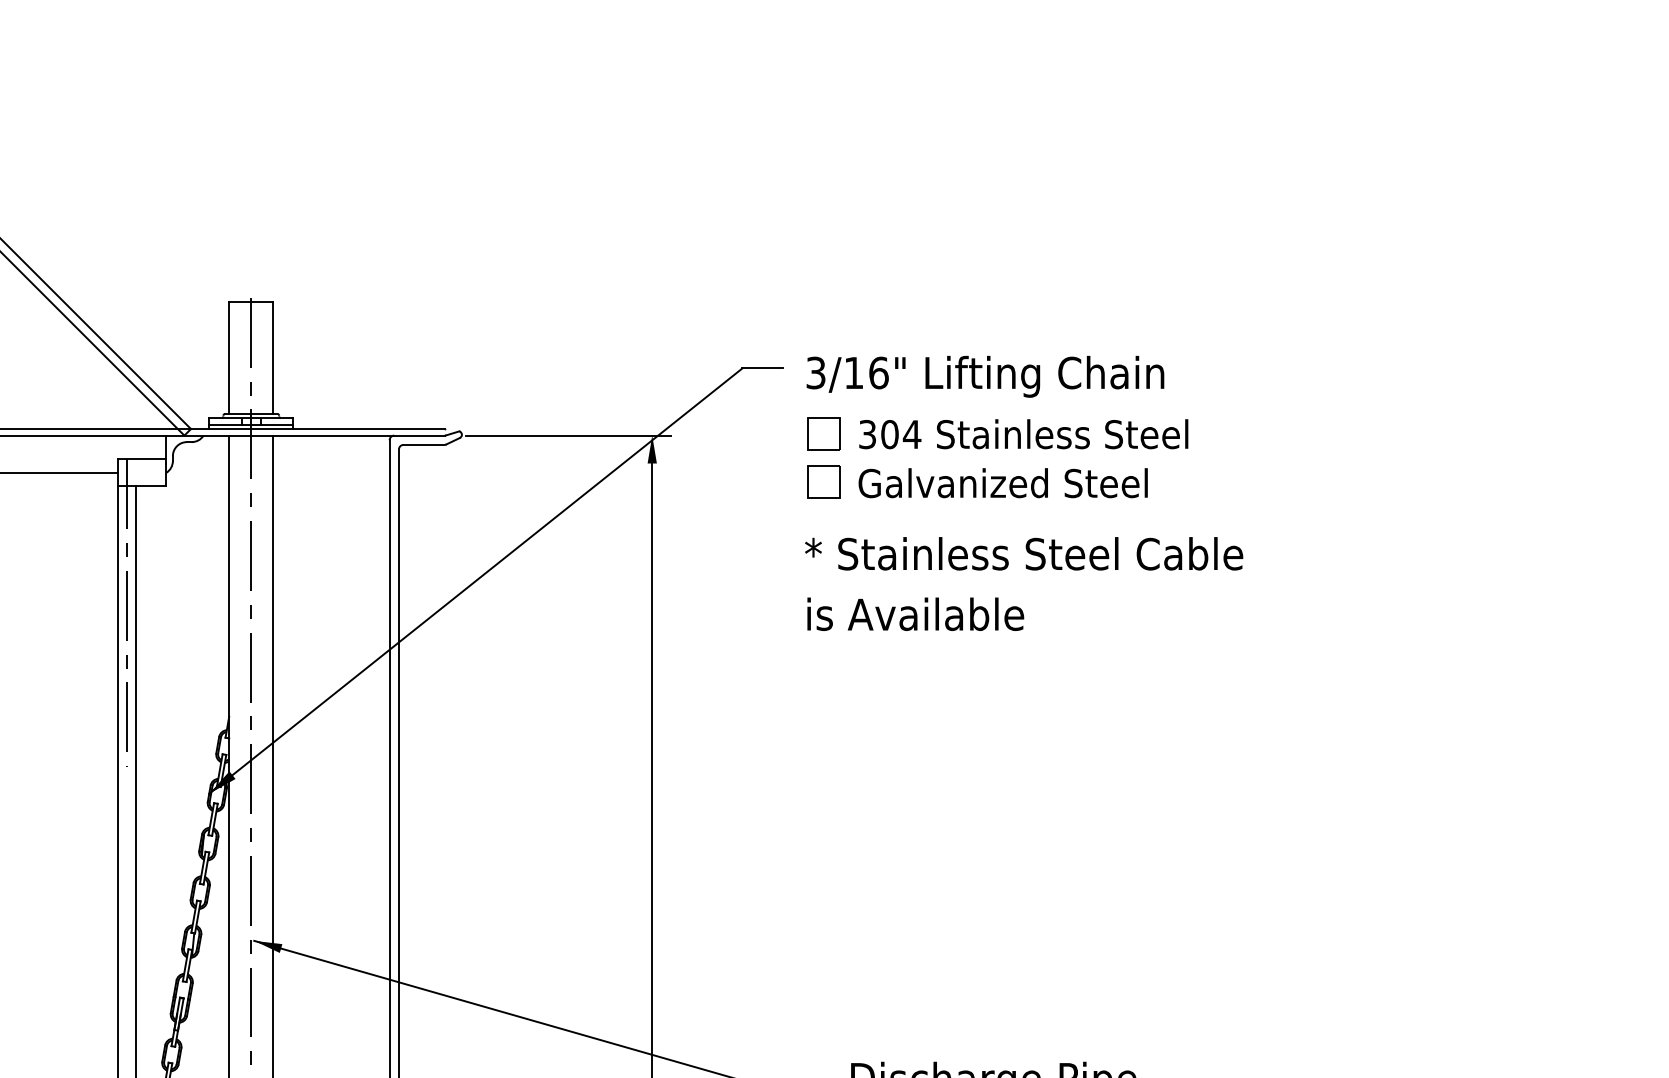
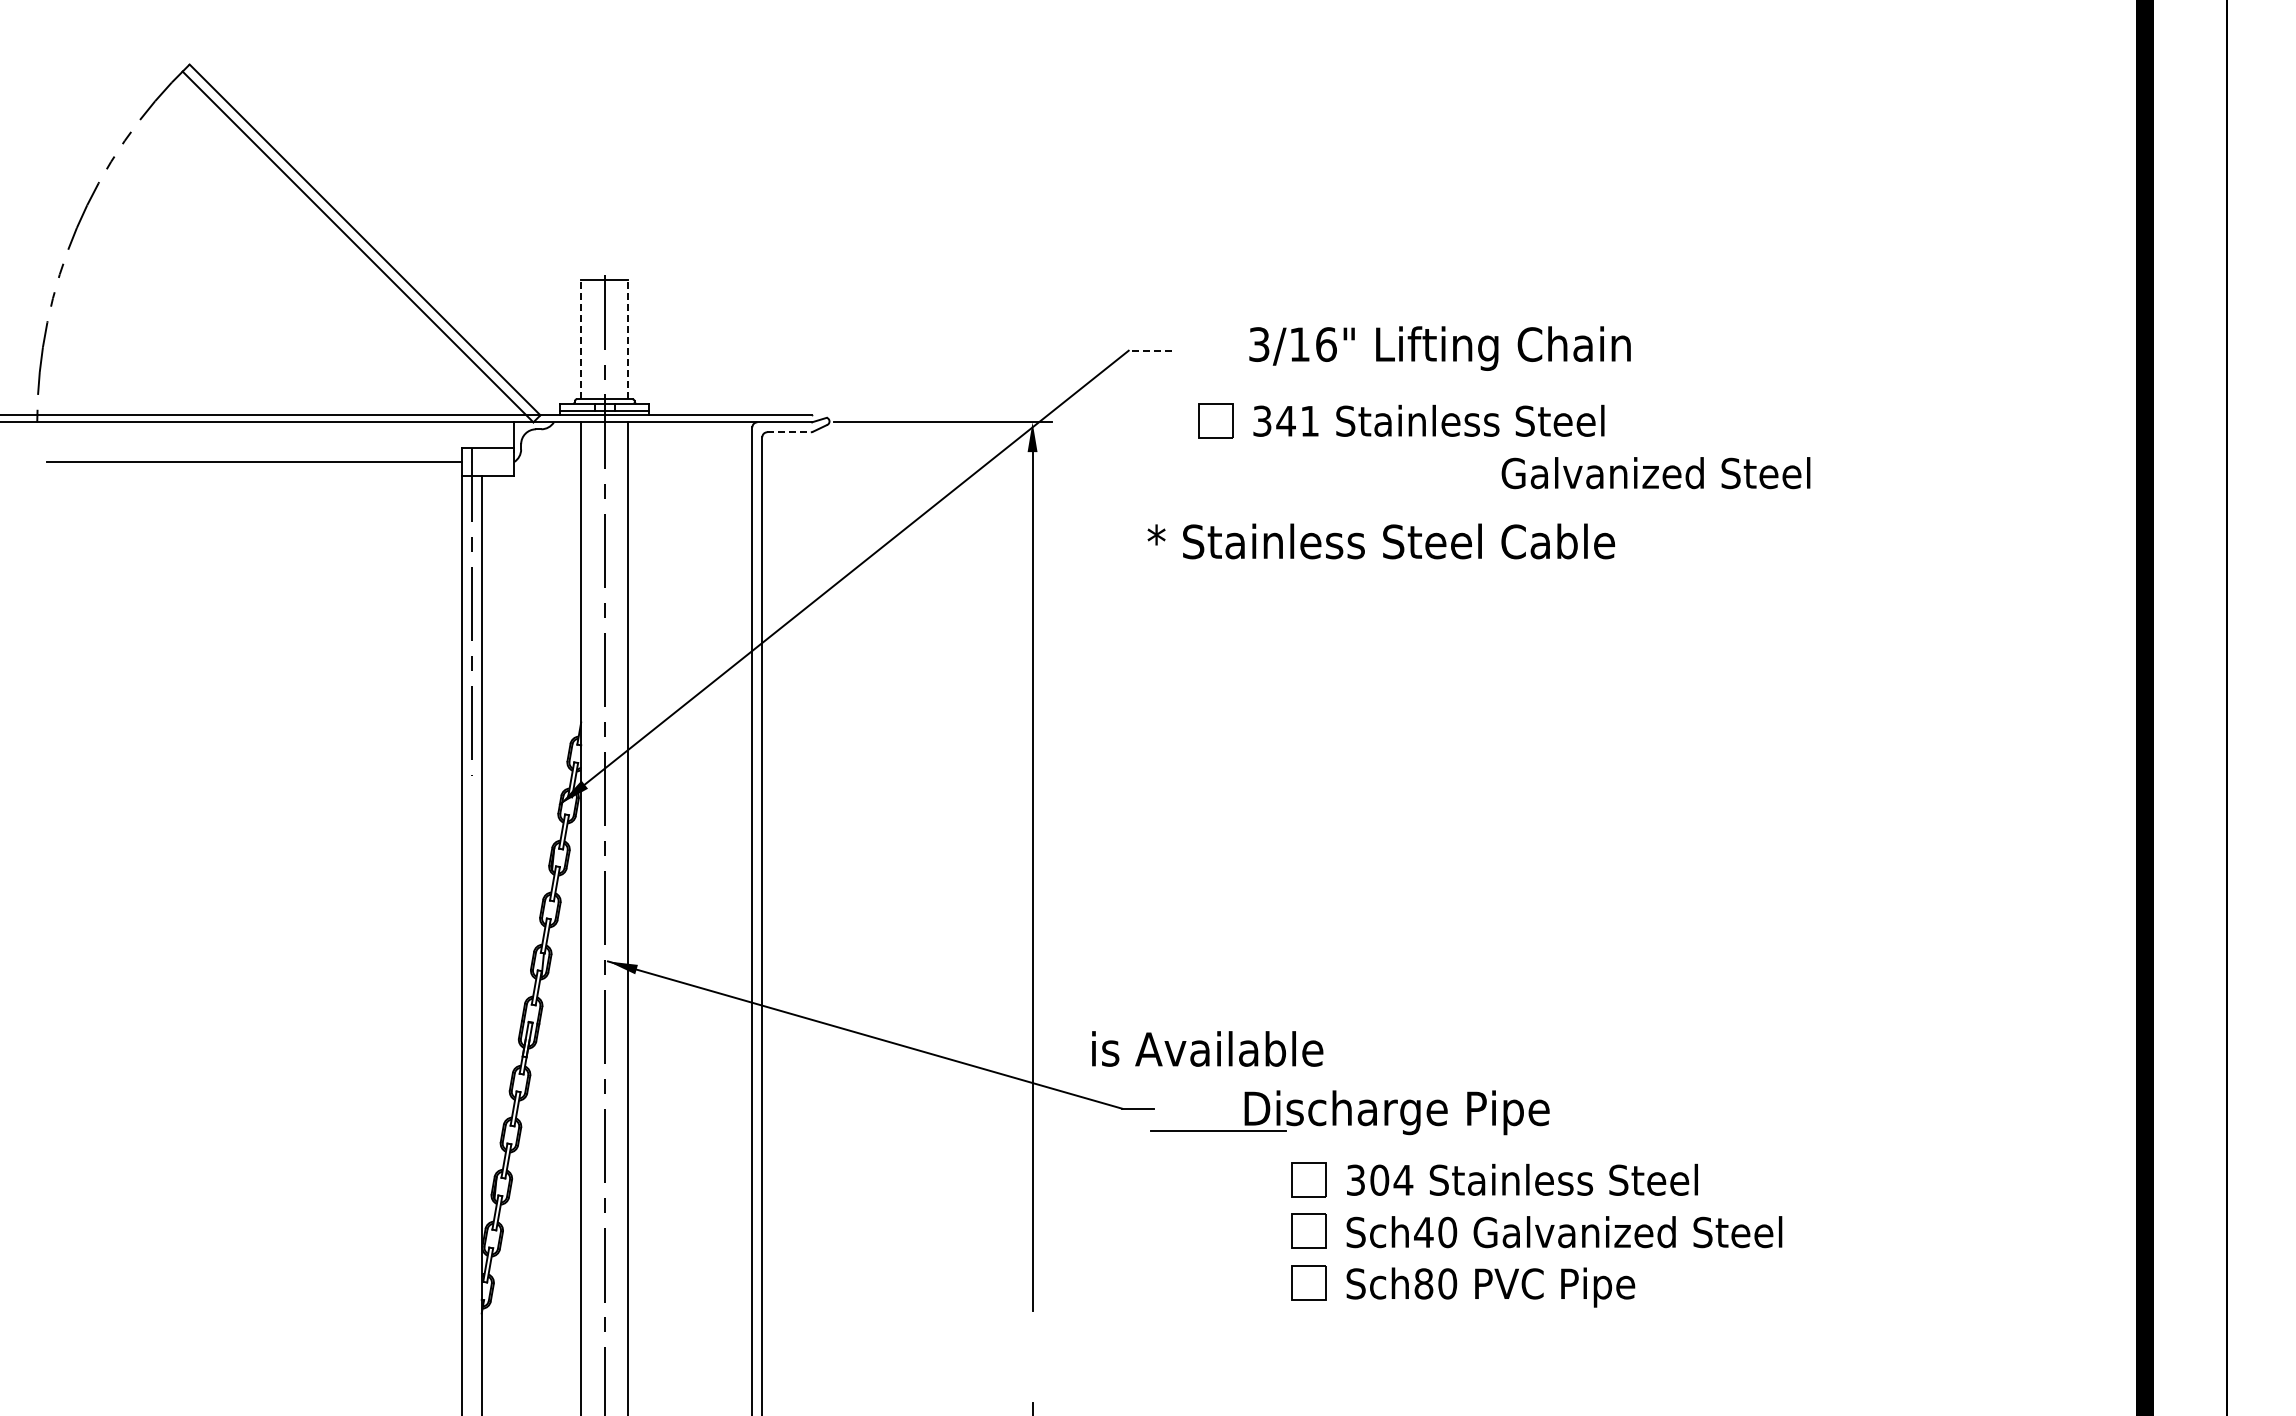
line: (229, 357) -> (581, 339), solid -> dashed
line: (273, 357) -> (628, 339), solid -> dashed
line: (762, 368) -> (1150, 350), solid -> dashed
text: (984, 376) -> (1439, 348), moved
text: (900, 433) -> (1297, 420), 304 -> 341
line: (424, 445) -> (789, 432), solid -> dashed
part: (823, 481) -> (1215, 471), removed
text: (1002, 483) -> (1655, 473), moved
text: (1024, 553) -> (1381, 541), moved
text: (915, 613) -> (1207, 1048), moved

